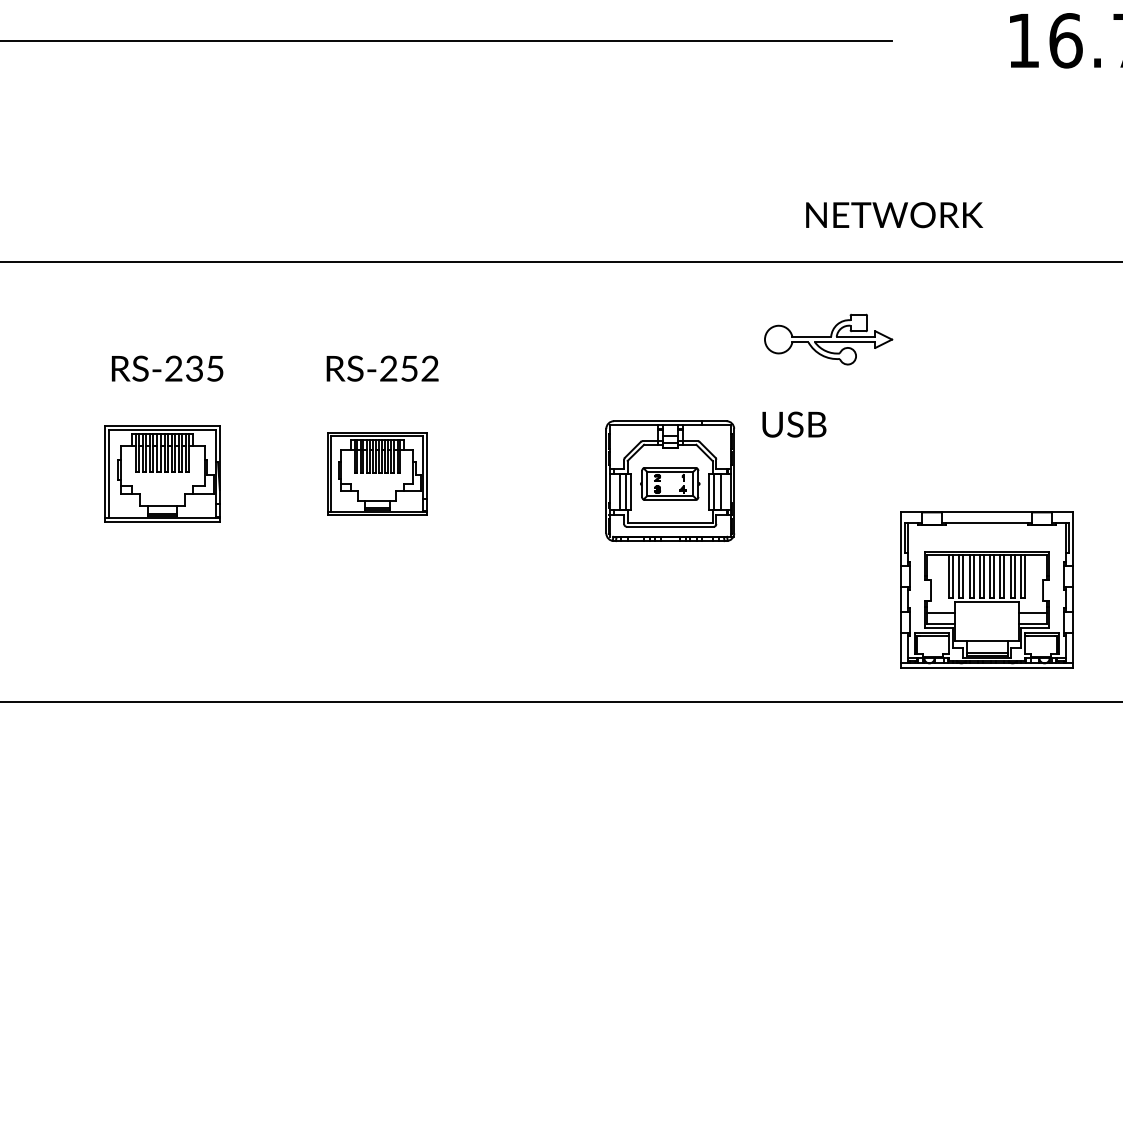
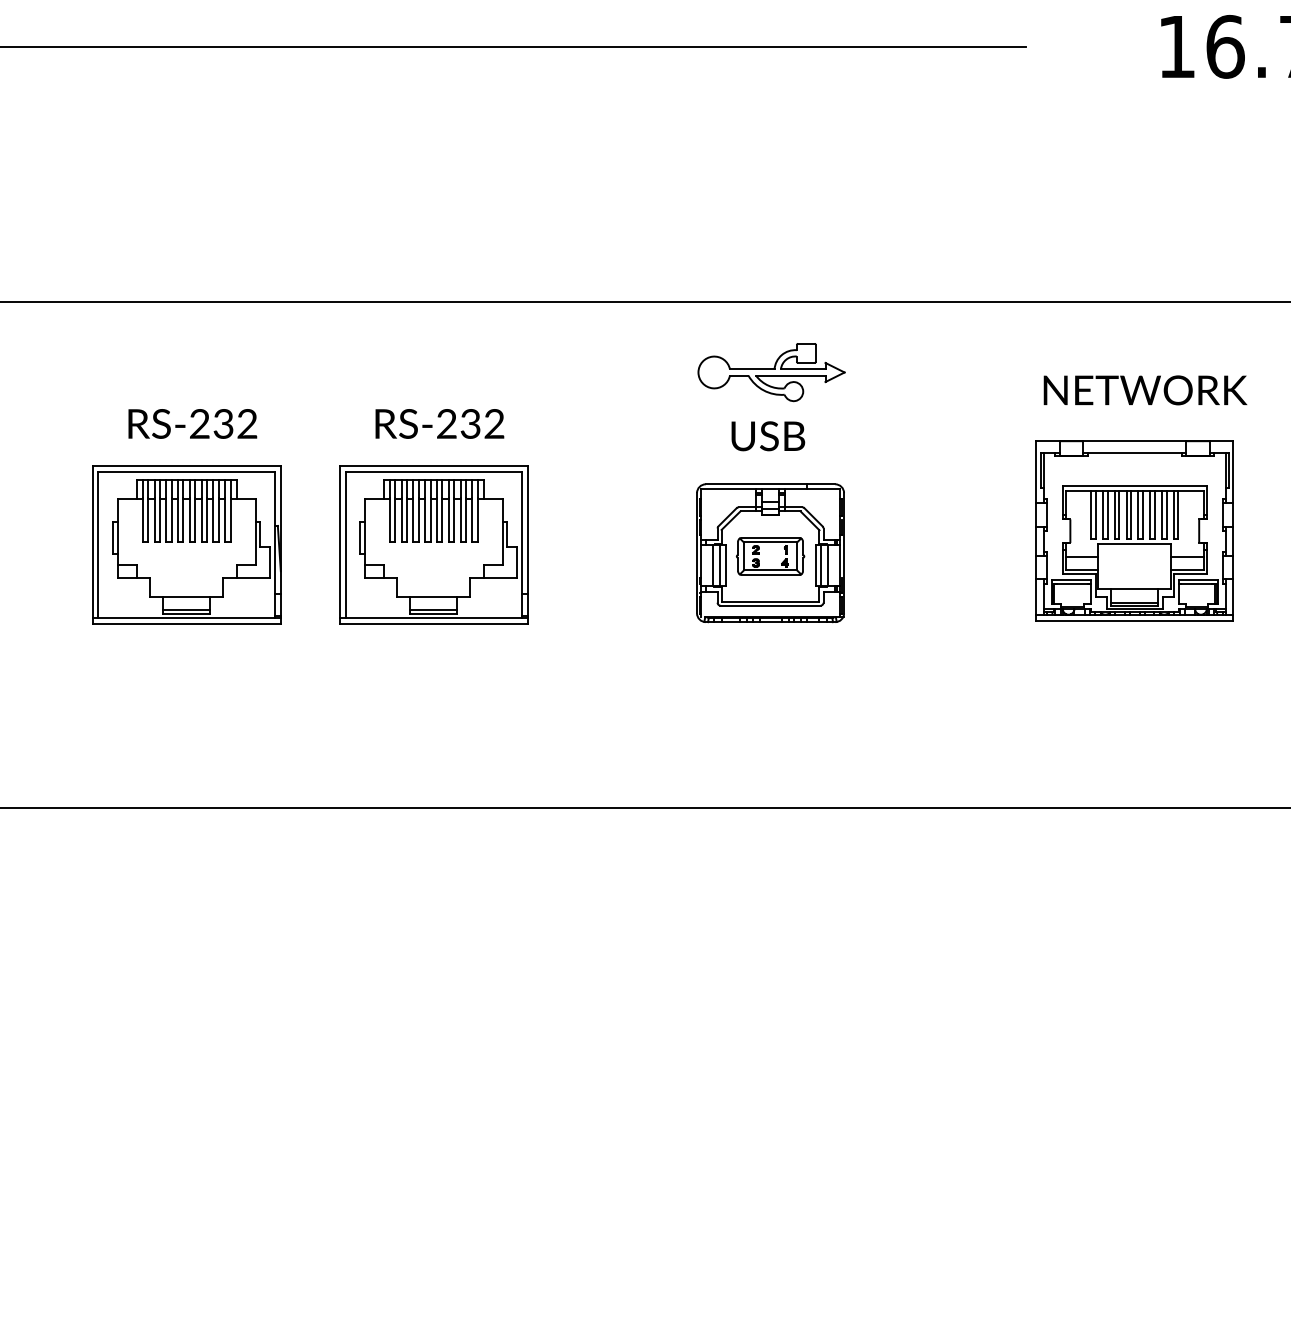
text: (894, 215) -> (1145, 390), moved
part: (828, 339) -> (771, 372), moved
text: (215, 368) -> (247, 423), RS-235 -> RS-232
text: (409, 368) -> (470, 423), RS-252 -> RS-232
text: (794, 424) -> (768, 436), moved
part: (162, 473) -> (186, 544), size x1.43
part: (377, 473) -> (433, 544), size x1.67
part: (986, 590) -> (1134, 530), moved

